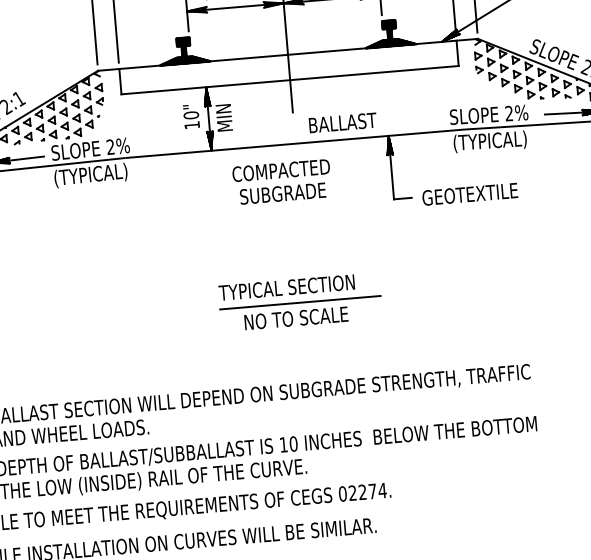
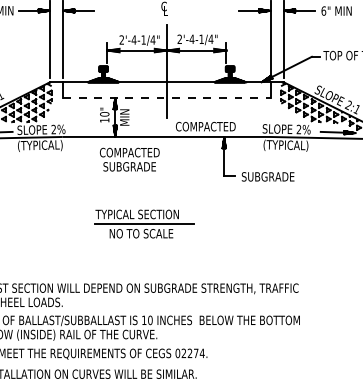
line: (289, 79) -> (166, 97), solid -> dashed
text: (356, 121) -> (205, 126), BALLAST -> COMPACTED
text: (281, 181) -> (129, 159), moved
text: (469, 193) -> (270, 176), GEOTEXTILE -> SUBGRADE
part: (299, 301) -> (144, 223), moved

